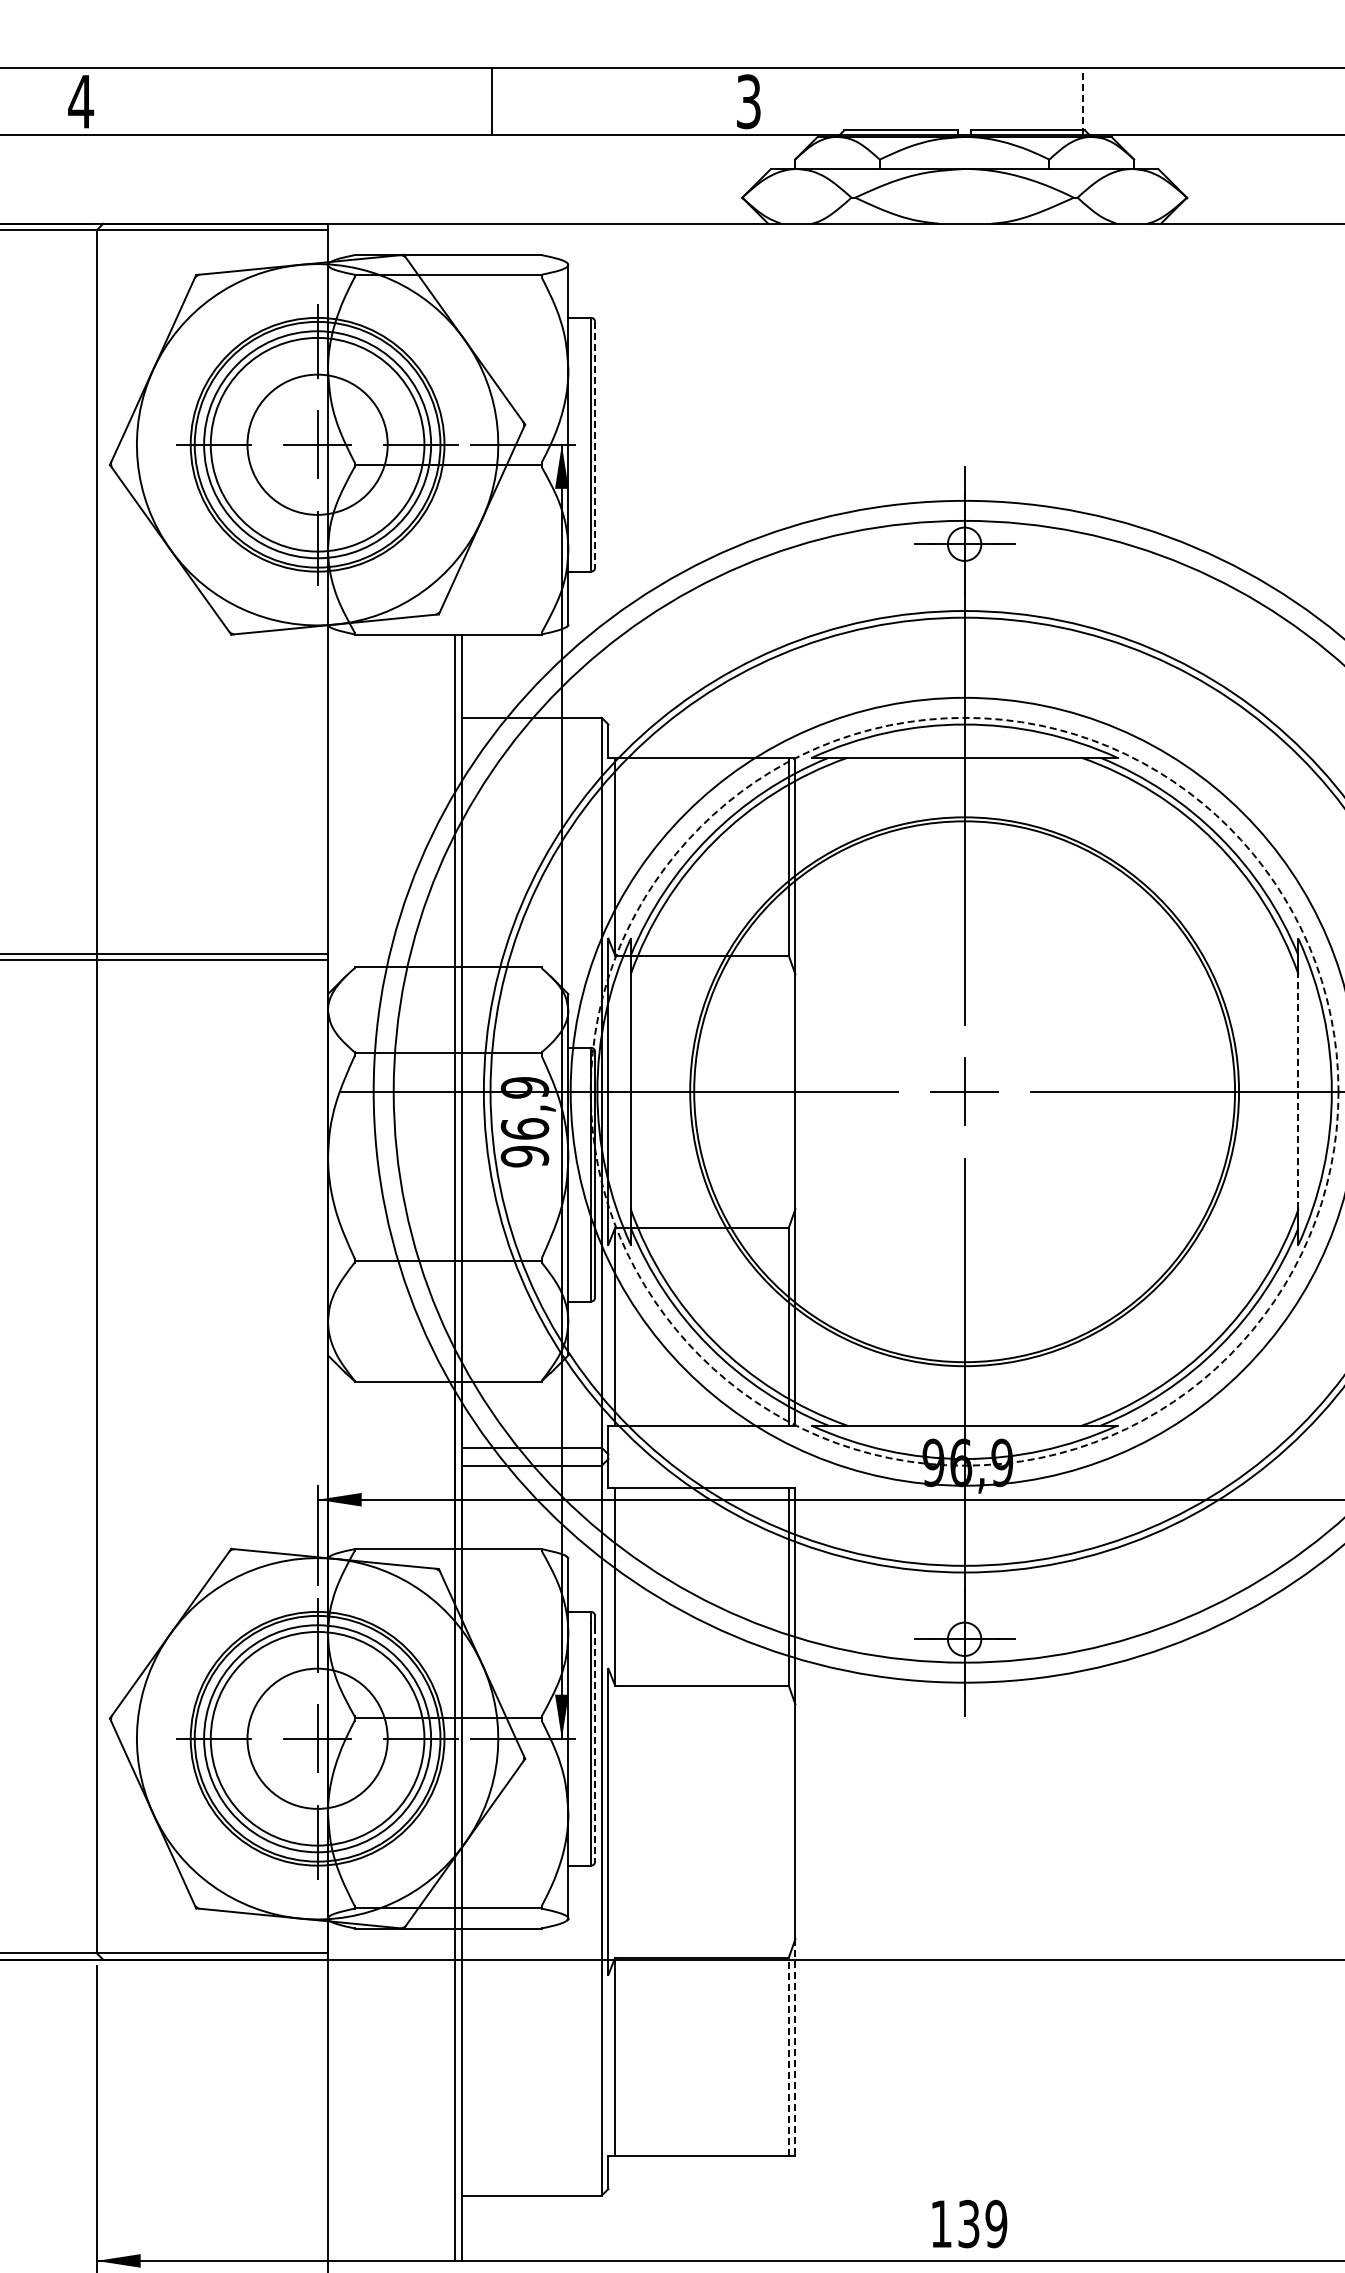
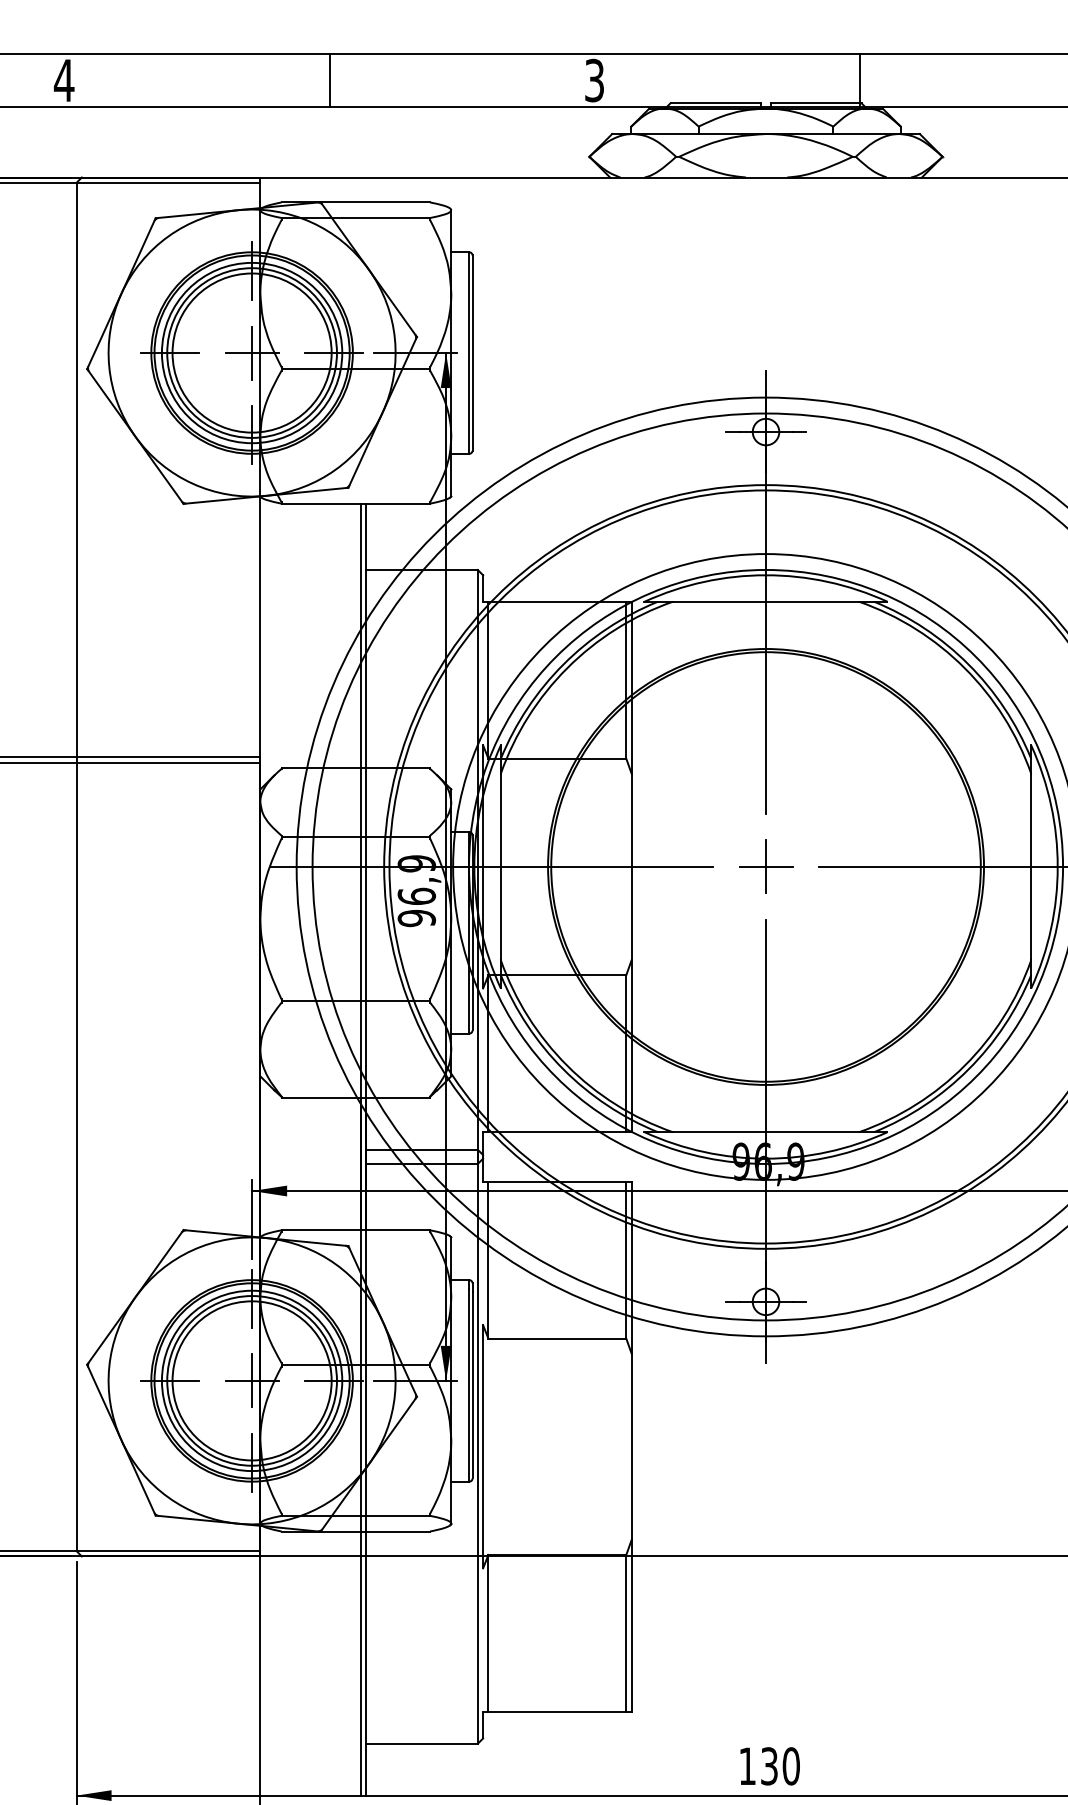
line: (491, 101) -> (329, 80), moved
line: (1083, 101) -> (860, 80), dashed -> solid
circle: (317, 444) -> (252, 352), size x1.43
line: (595, 444) -> (472, 352), dashed -> solid
circle: (964, 1091) -> (765, 866), dashed -> solid
line: (1298, 1091) -> (1031, 866), dashed -> solid
circle: (317, 1738) -> (252, 1380), size x1.43
line: (595, 1744) -> (472, 1385), dashed -> solid
line: (795, 2047) -> (631, 1626), dashed -> solid
line: (788, 2056) -> (626, 1633), dashed -> solid
text: (996, 2224) -> (791, 1766), 139 -> 130

